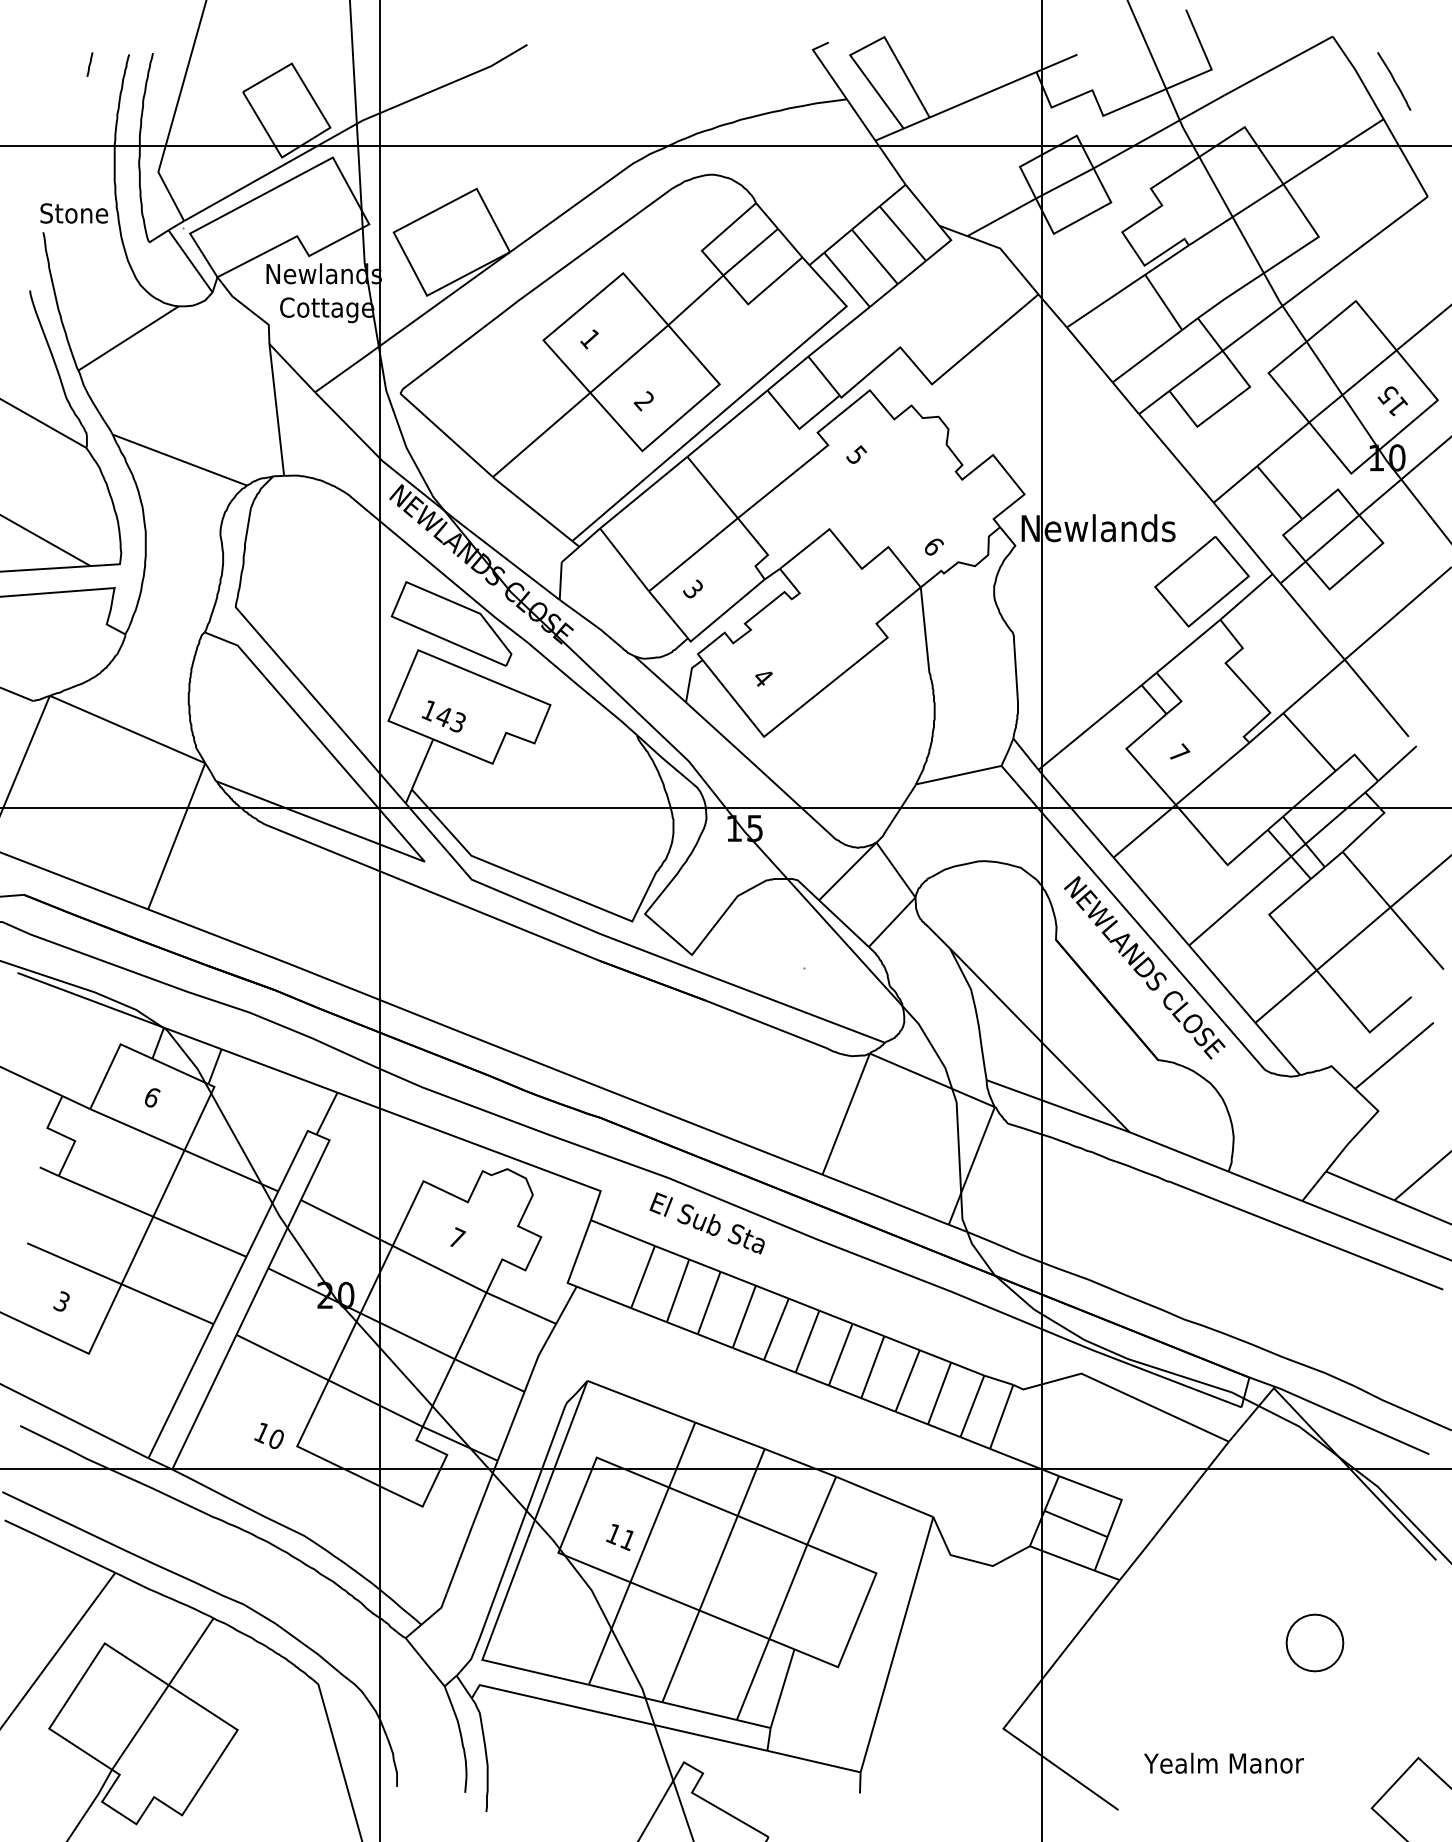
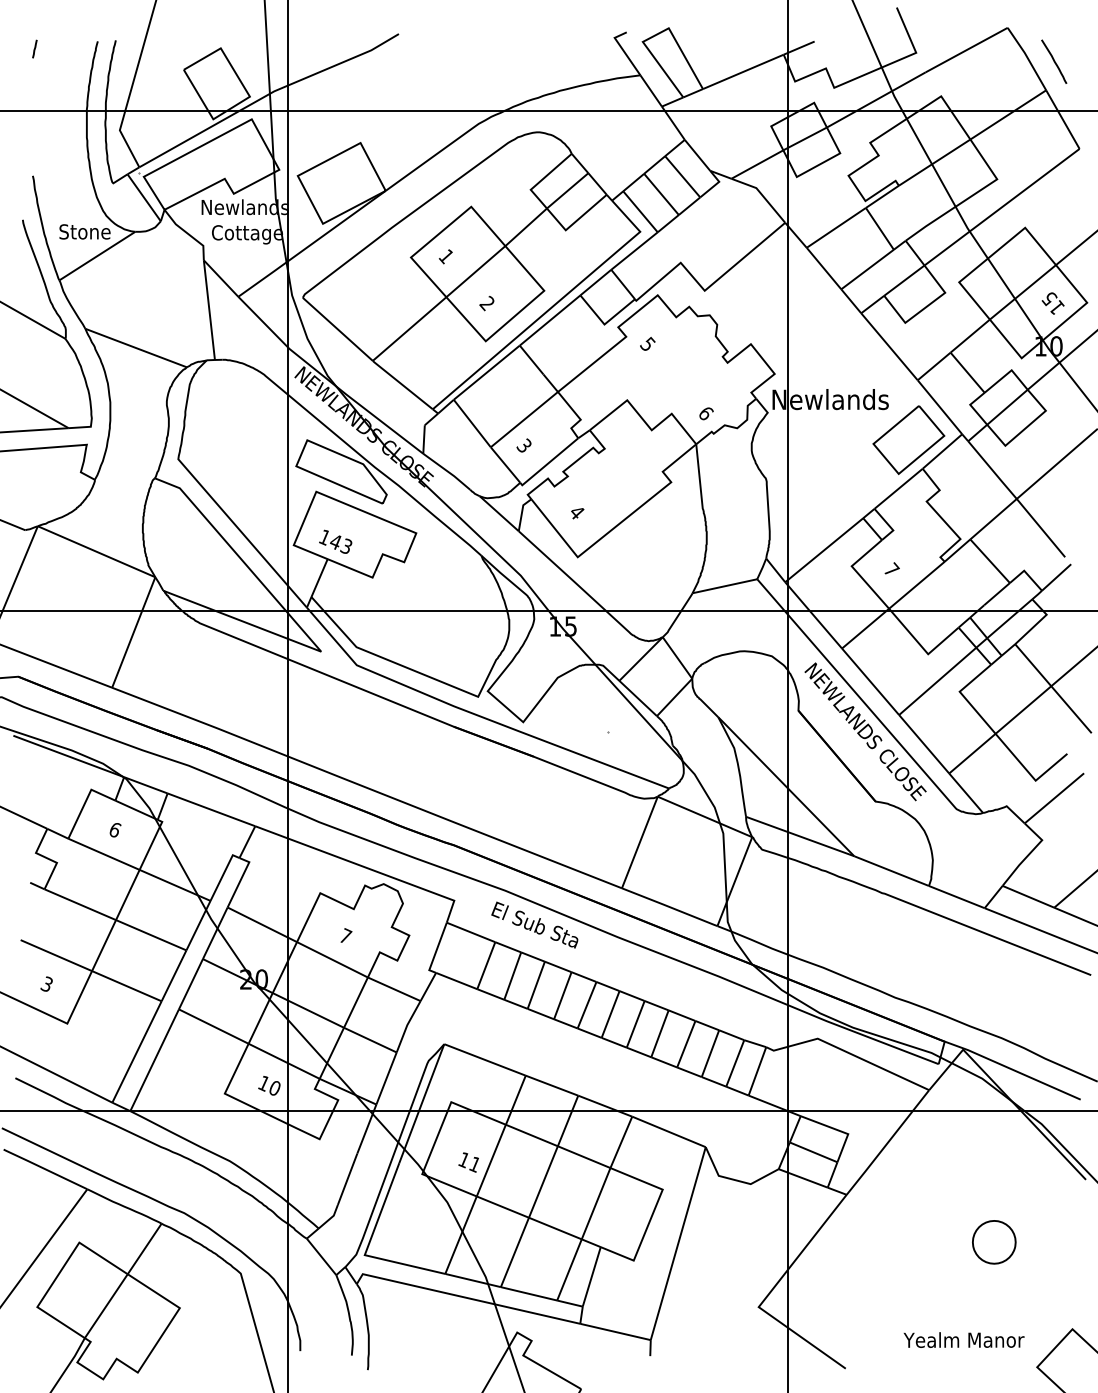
line: (89, 64) -> (34, 48), moved
text: (74, 213) -> (85, 231), moved
text: (268, 1435) -> (268, 1085), moved
text: (1223, 1762) -> (963, 1339), moved

